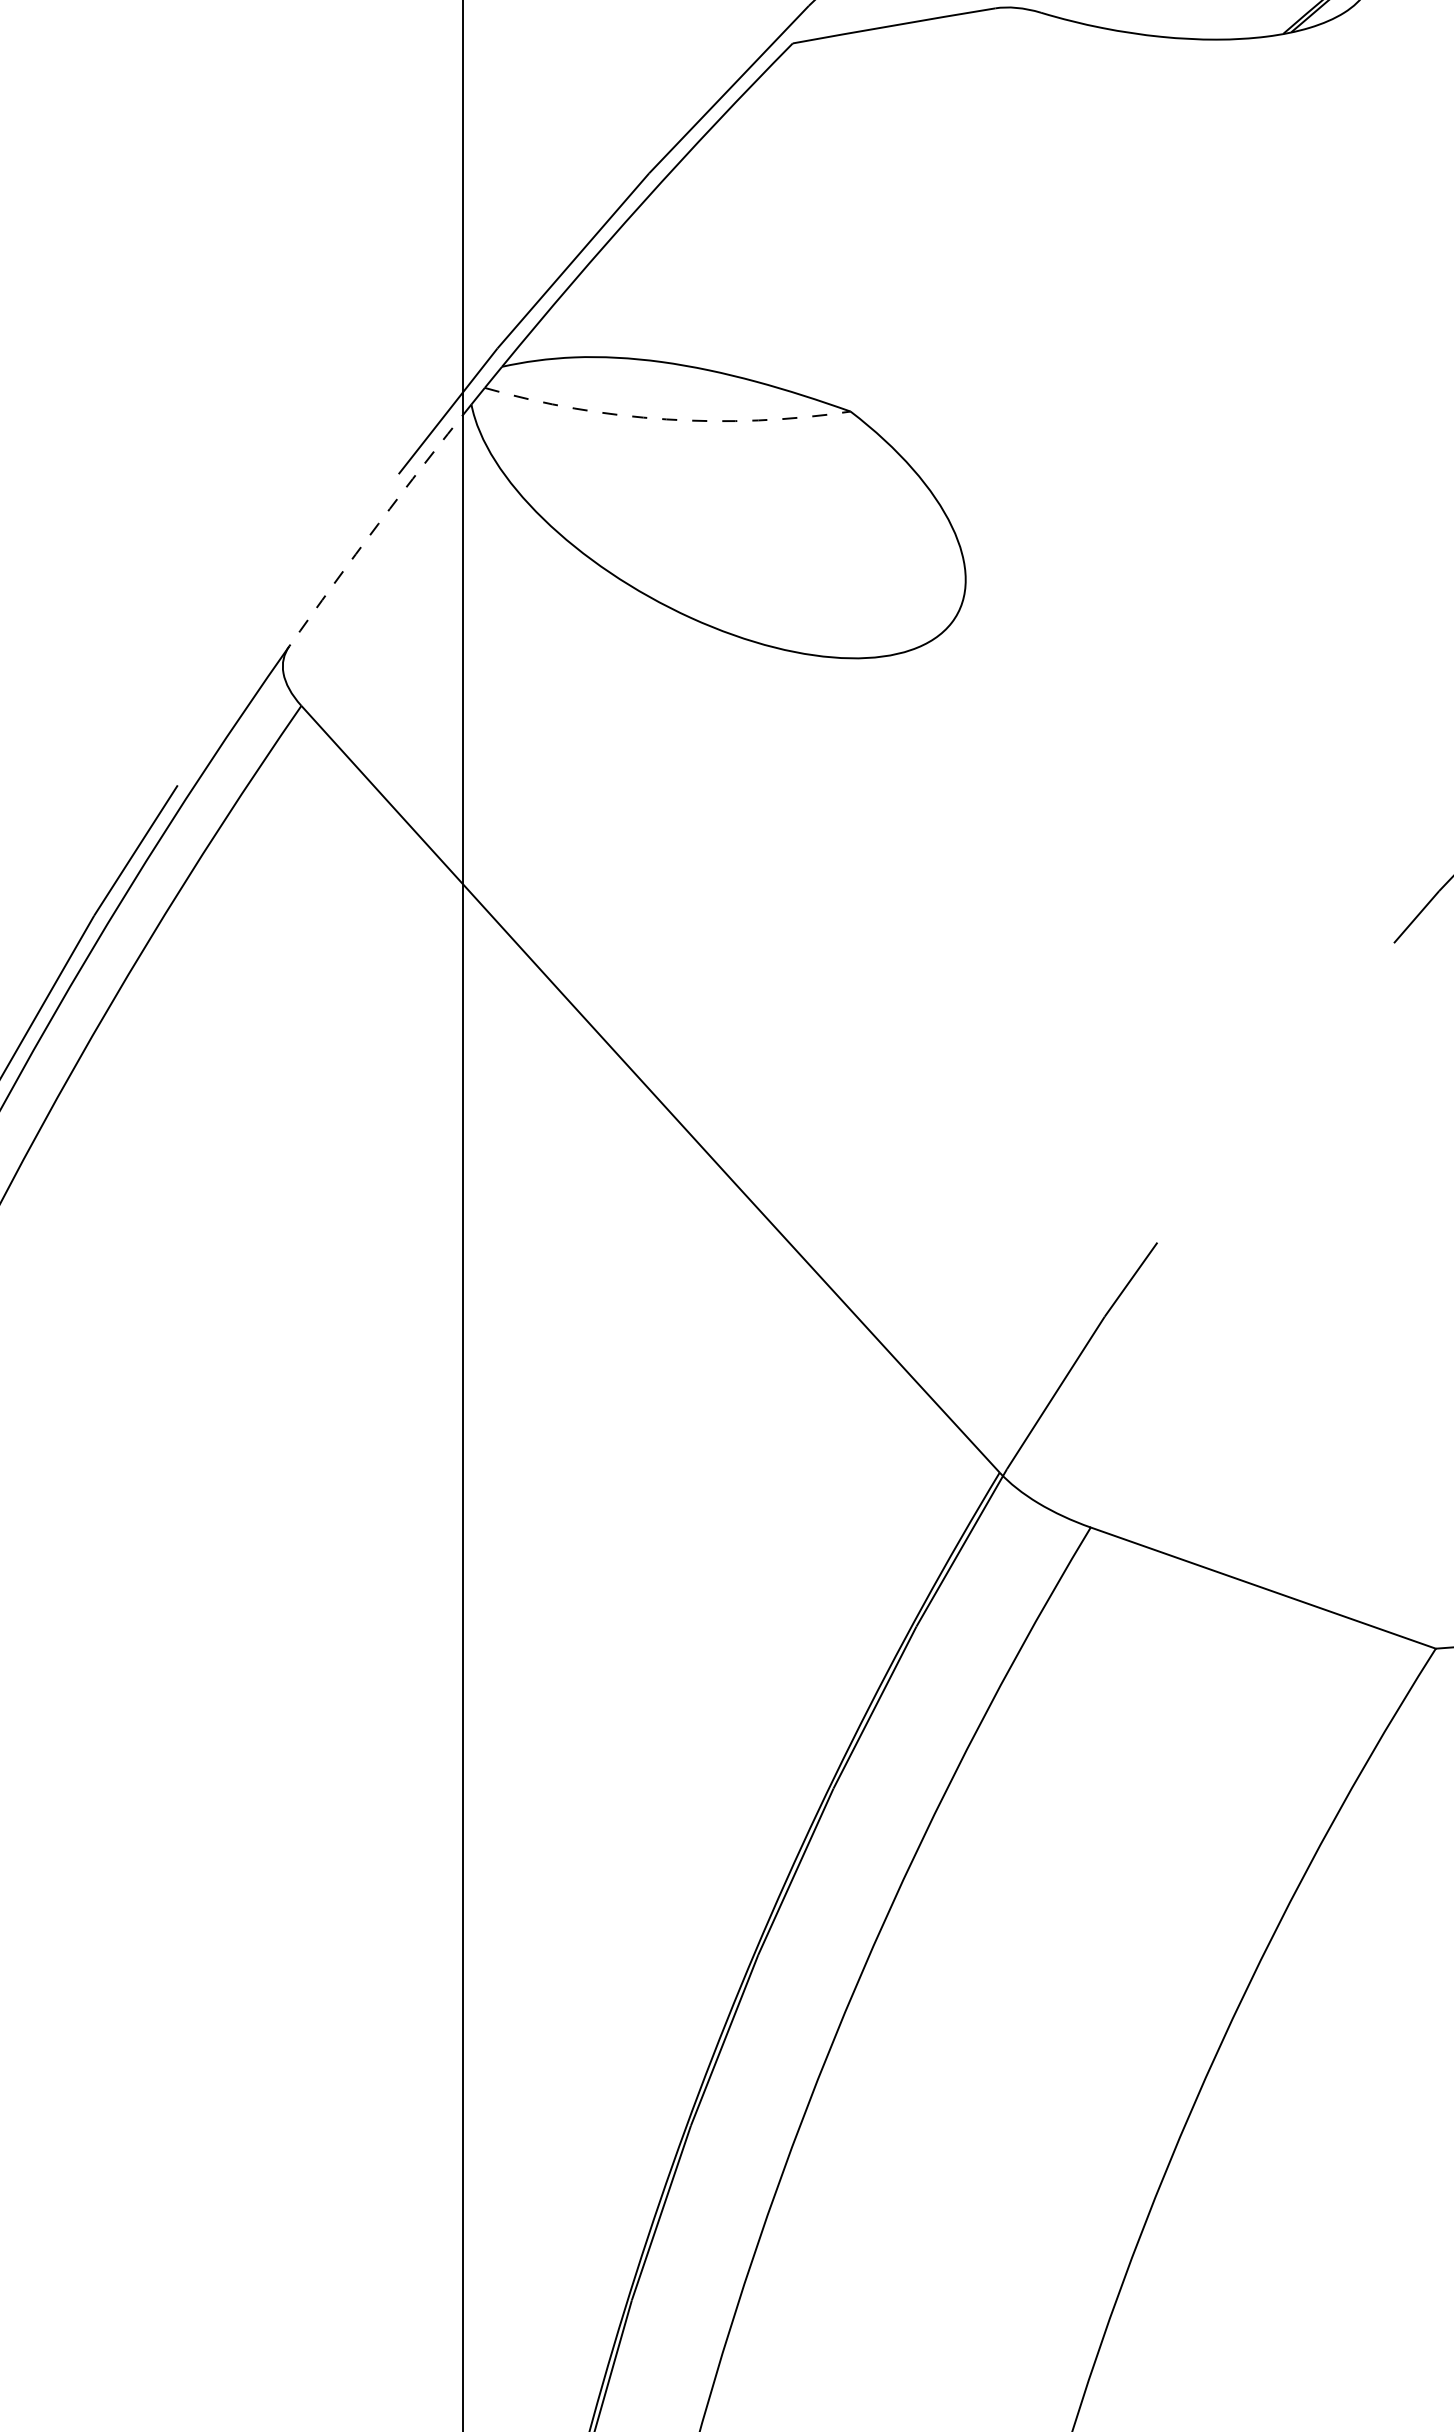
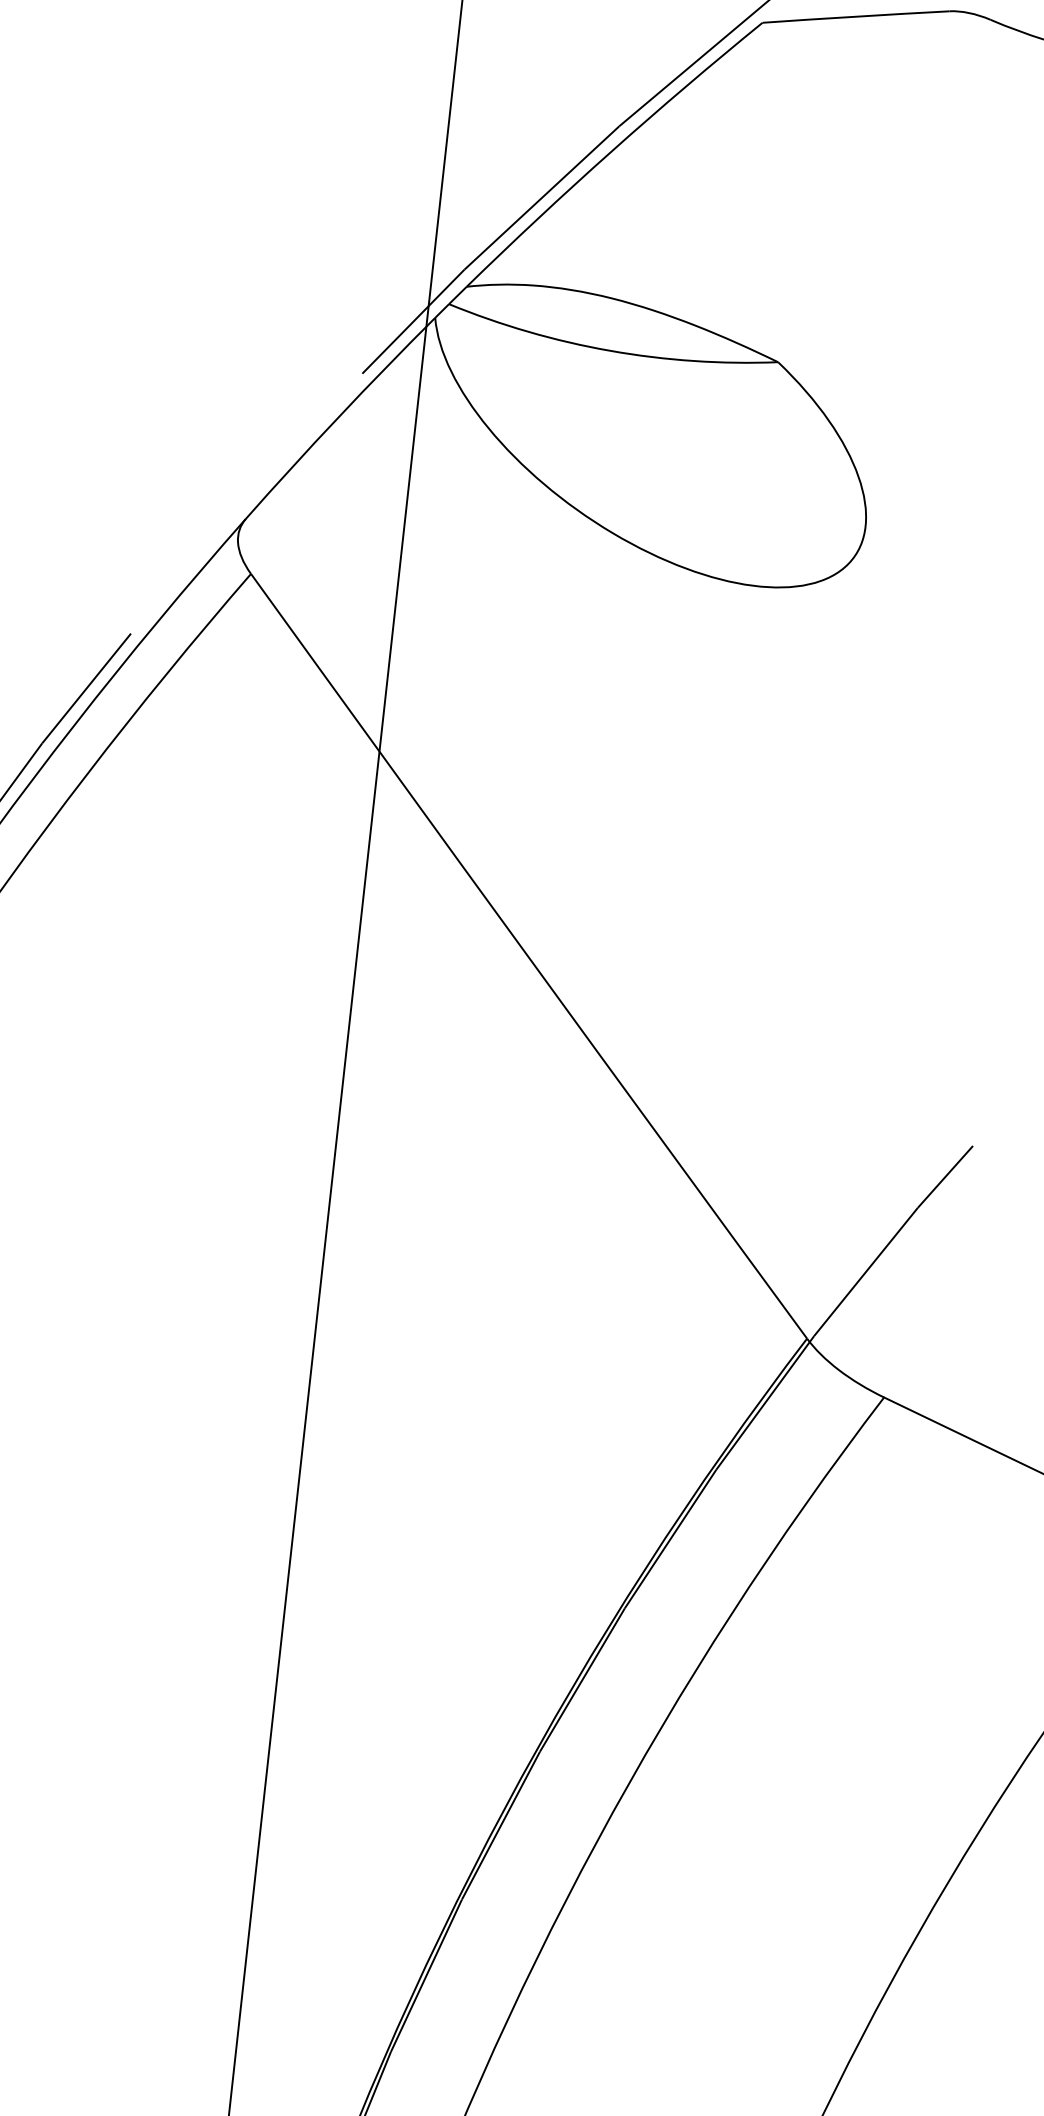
arc: (666, 419) -> (610, 350), dashed -> solid
arc: (378, 524) -> (339, 417), dashed -> solid

